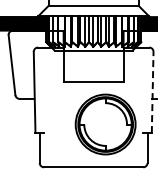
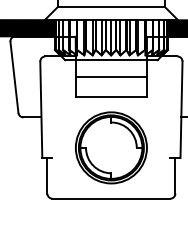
line: (93, 64) -> (111, 76), added
line: (152, 92) -> (181, 109), dashed -> solid
part: (105, 124) -> (111, 147), moved

